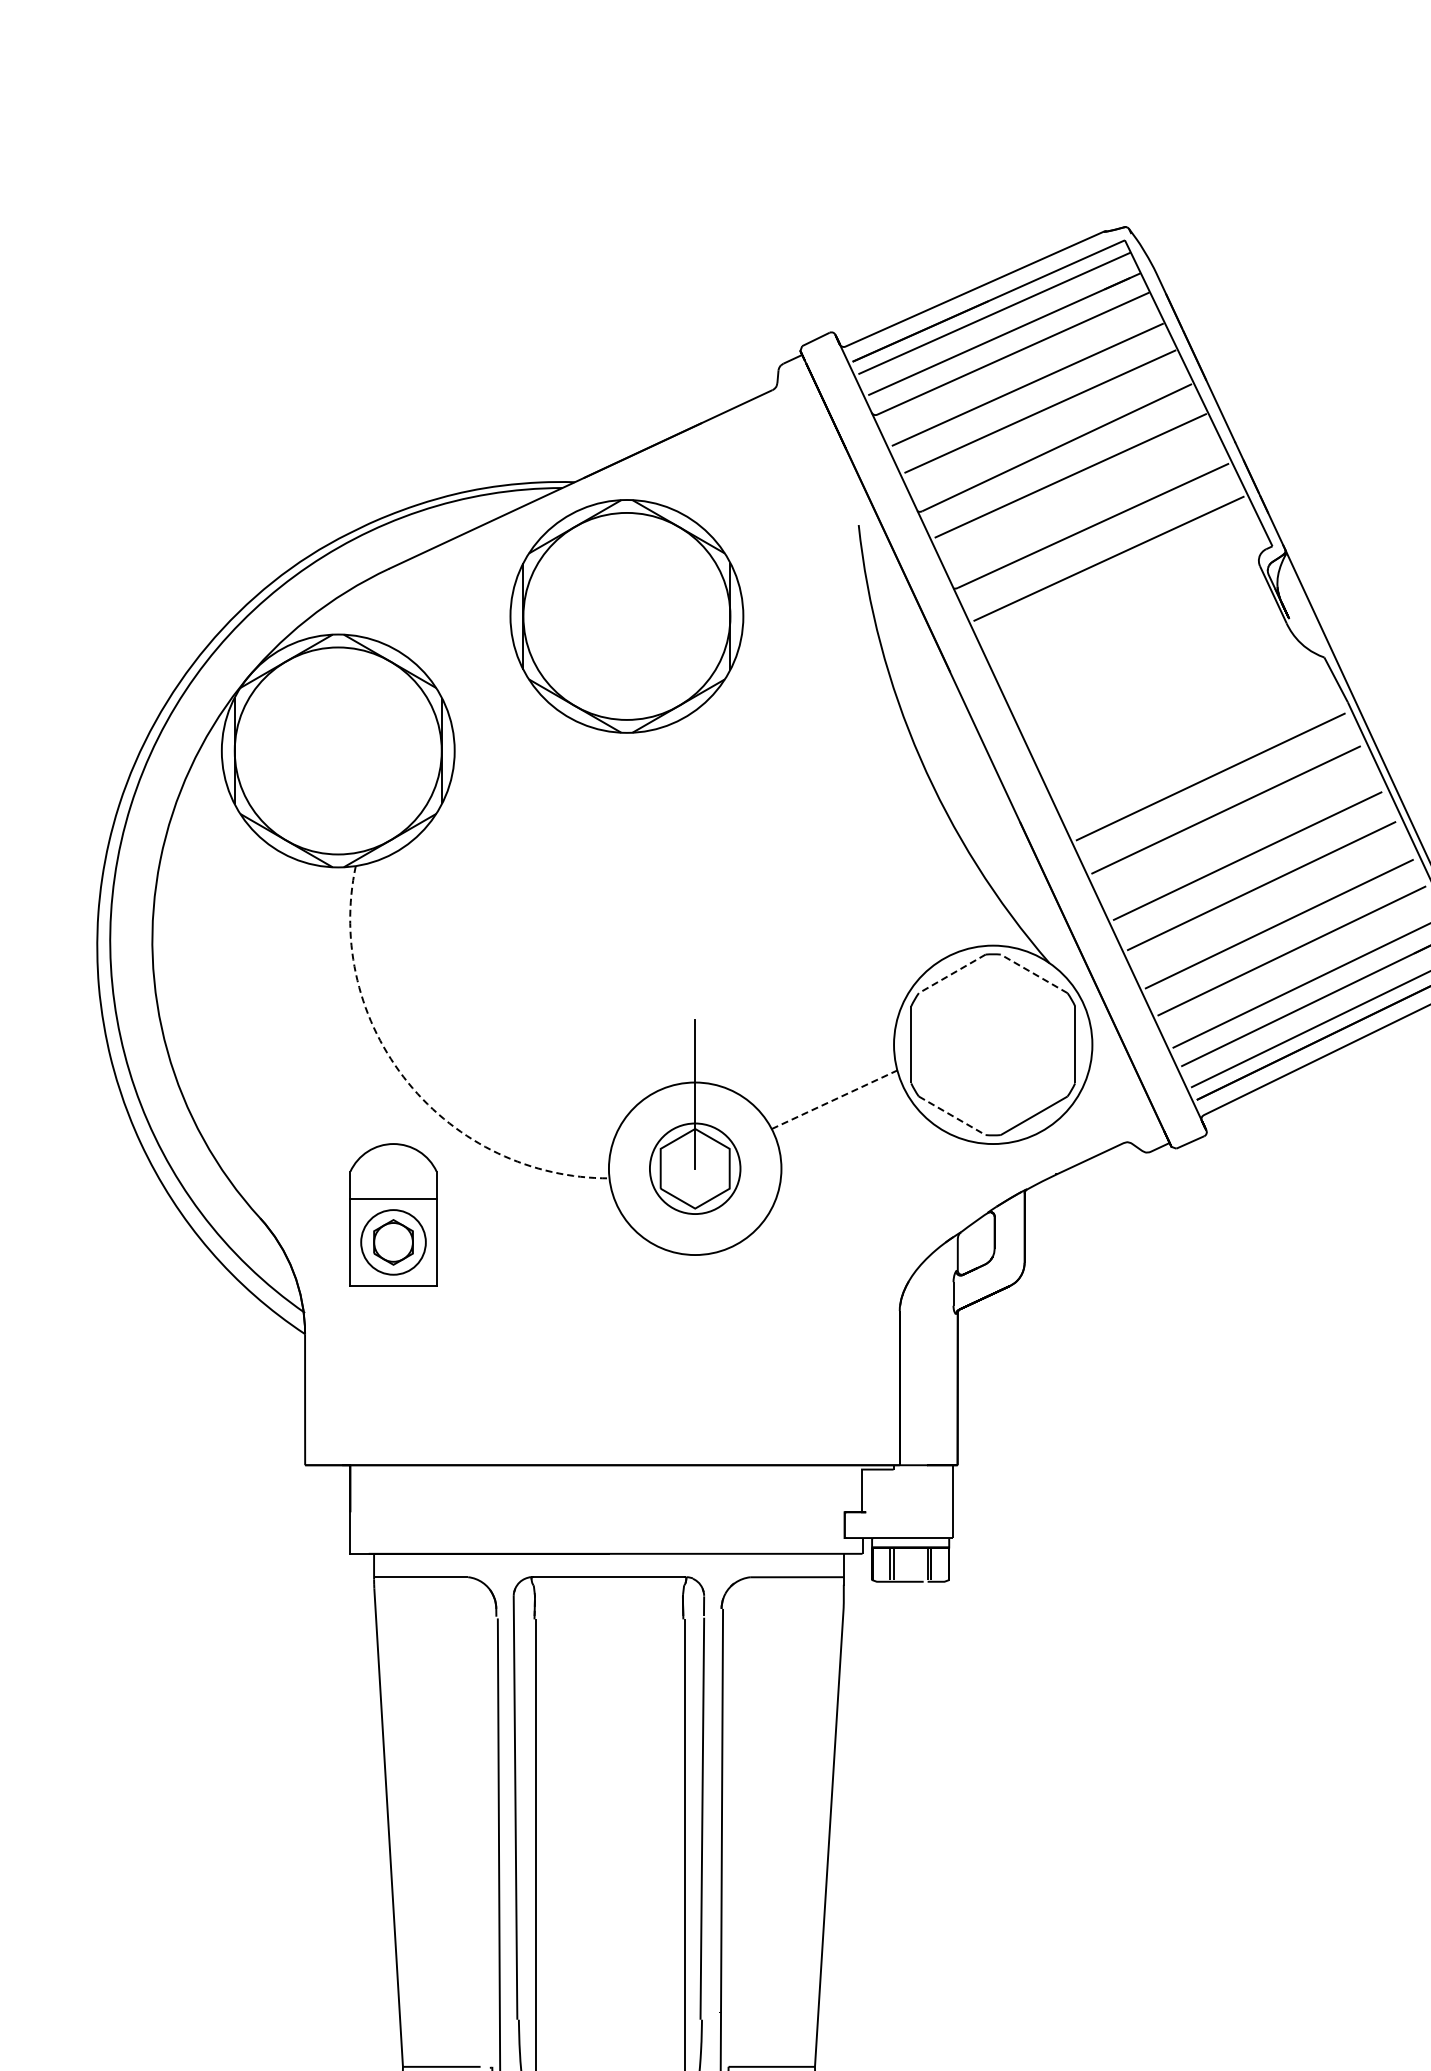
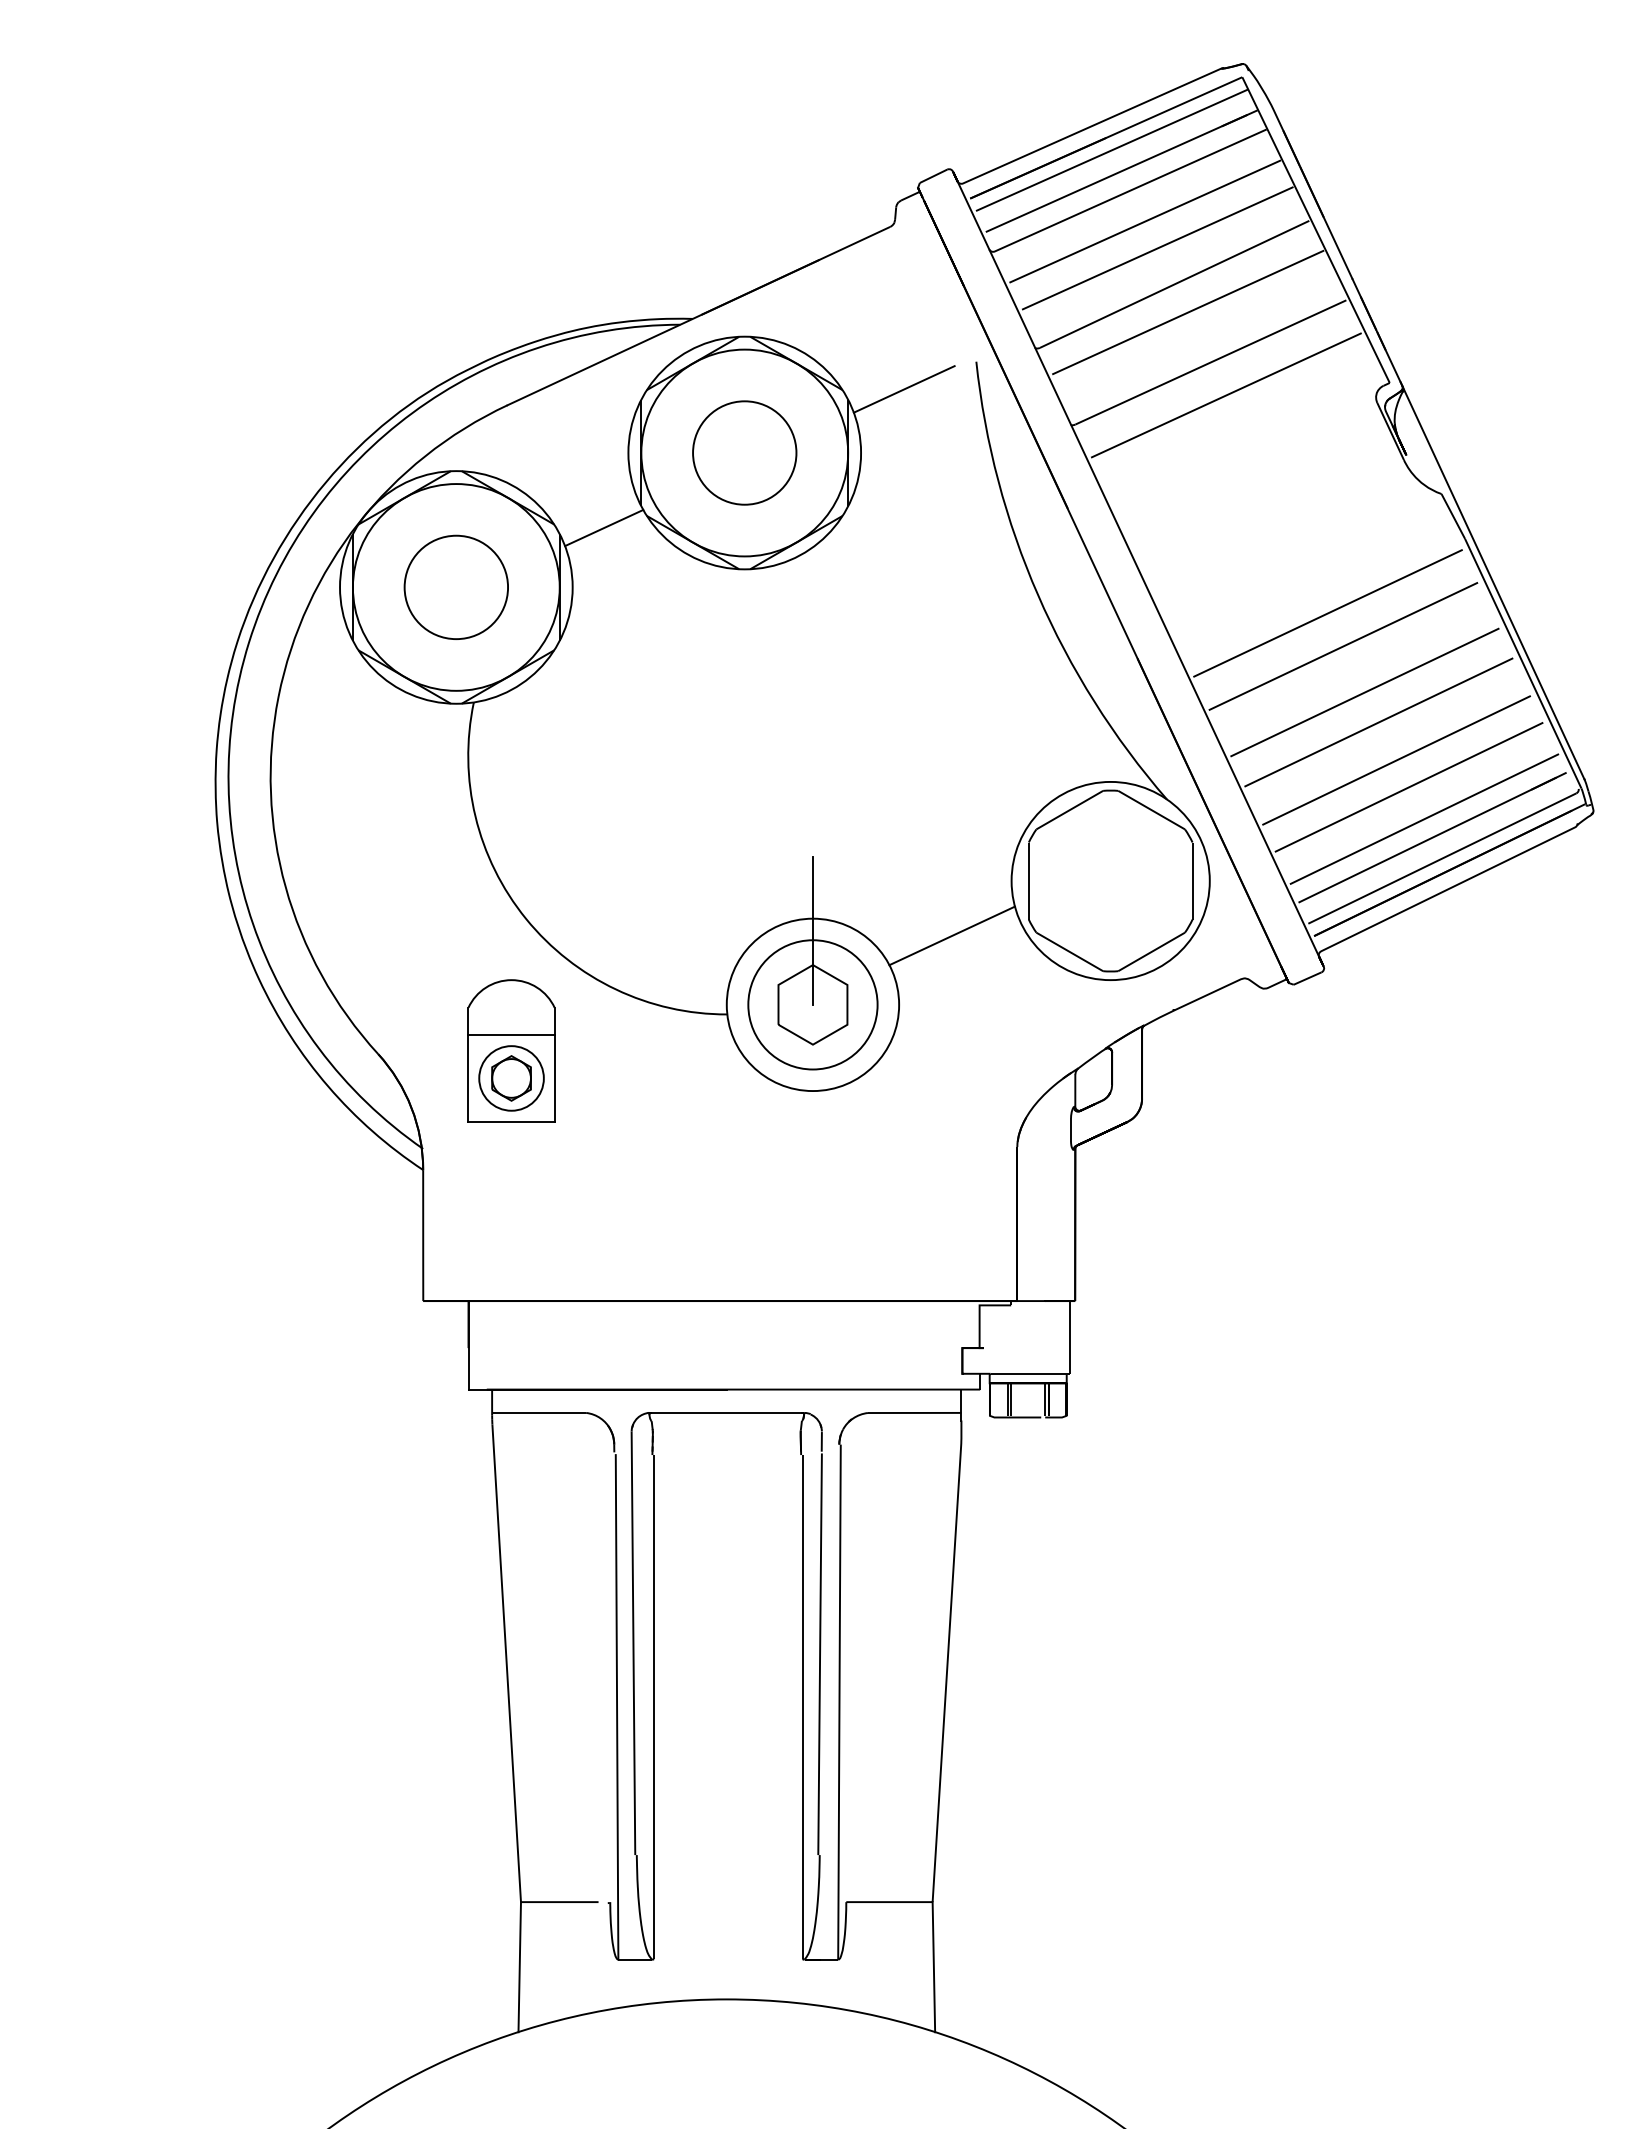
line: (785, 552) -> (903, 389), added
circle: (626, 615) -> (744, 452), added
line: (486, 690) -> (604, 527), added
circle: (337, 750) -> (455, 586), added
line: (951, 974) -> (1069, 810), dashed -> solid
line: (1034, 974) -> (1151, 810), dashed -> solid
arc: (408, 1082) -> (526, 918), dashed -> solid
line: (834, 1099) -> (952, 935), dashed -> solid
line: (951, 1115) -> (1069, 951), dashed -> solid
circle: (694, 1168) -> (812, 1004), size x1.43

